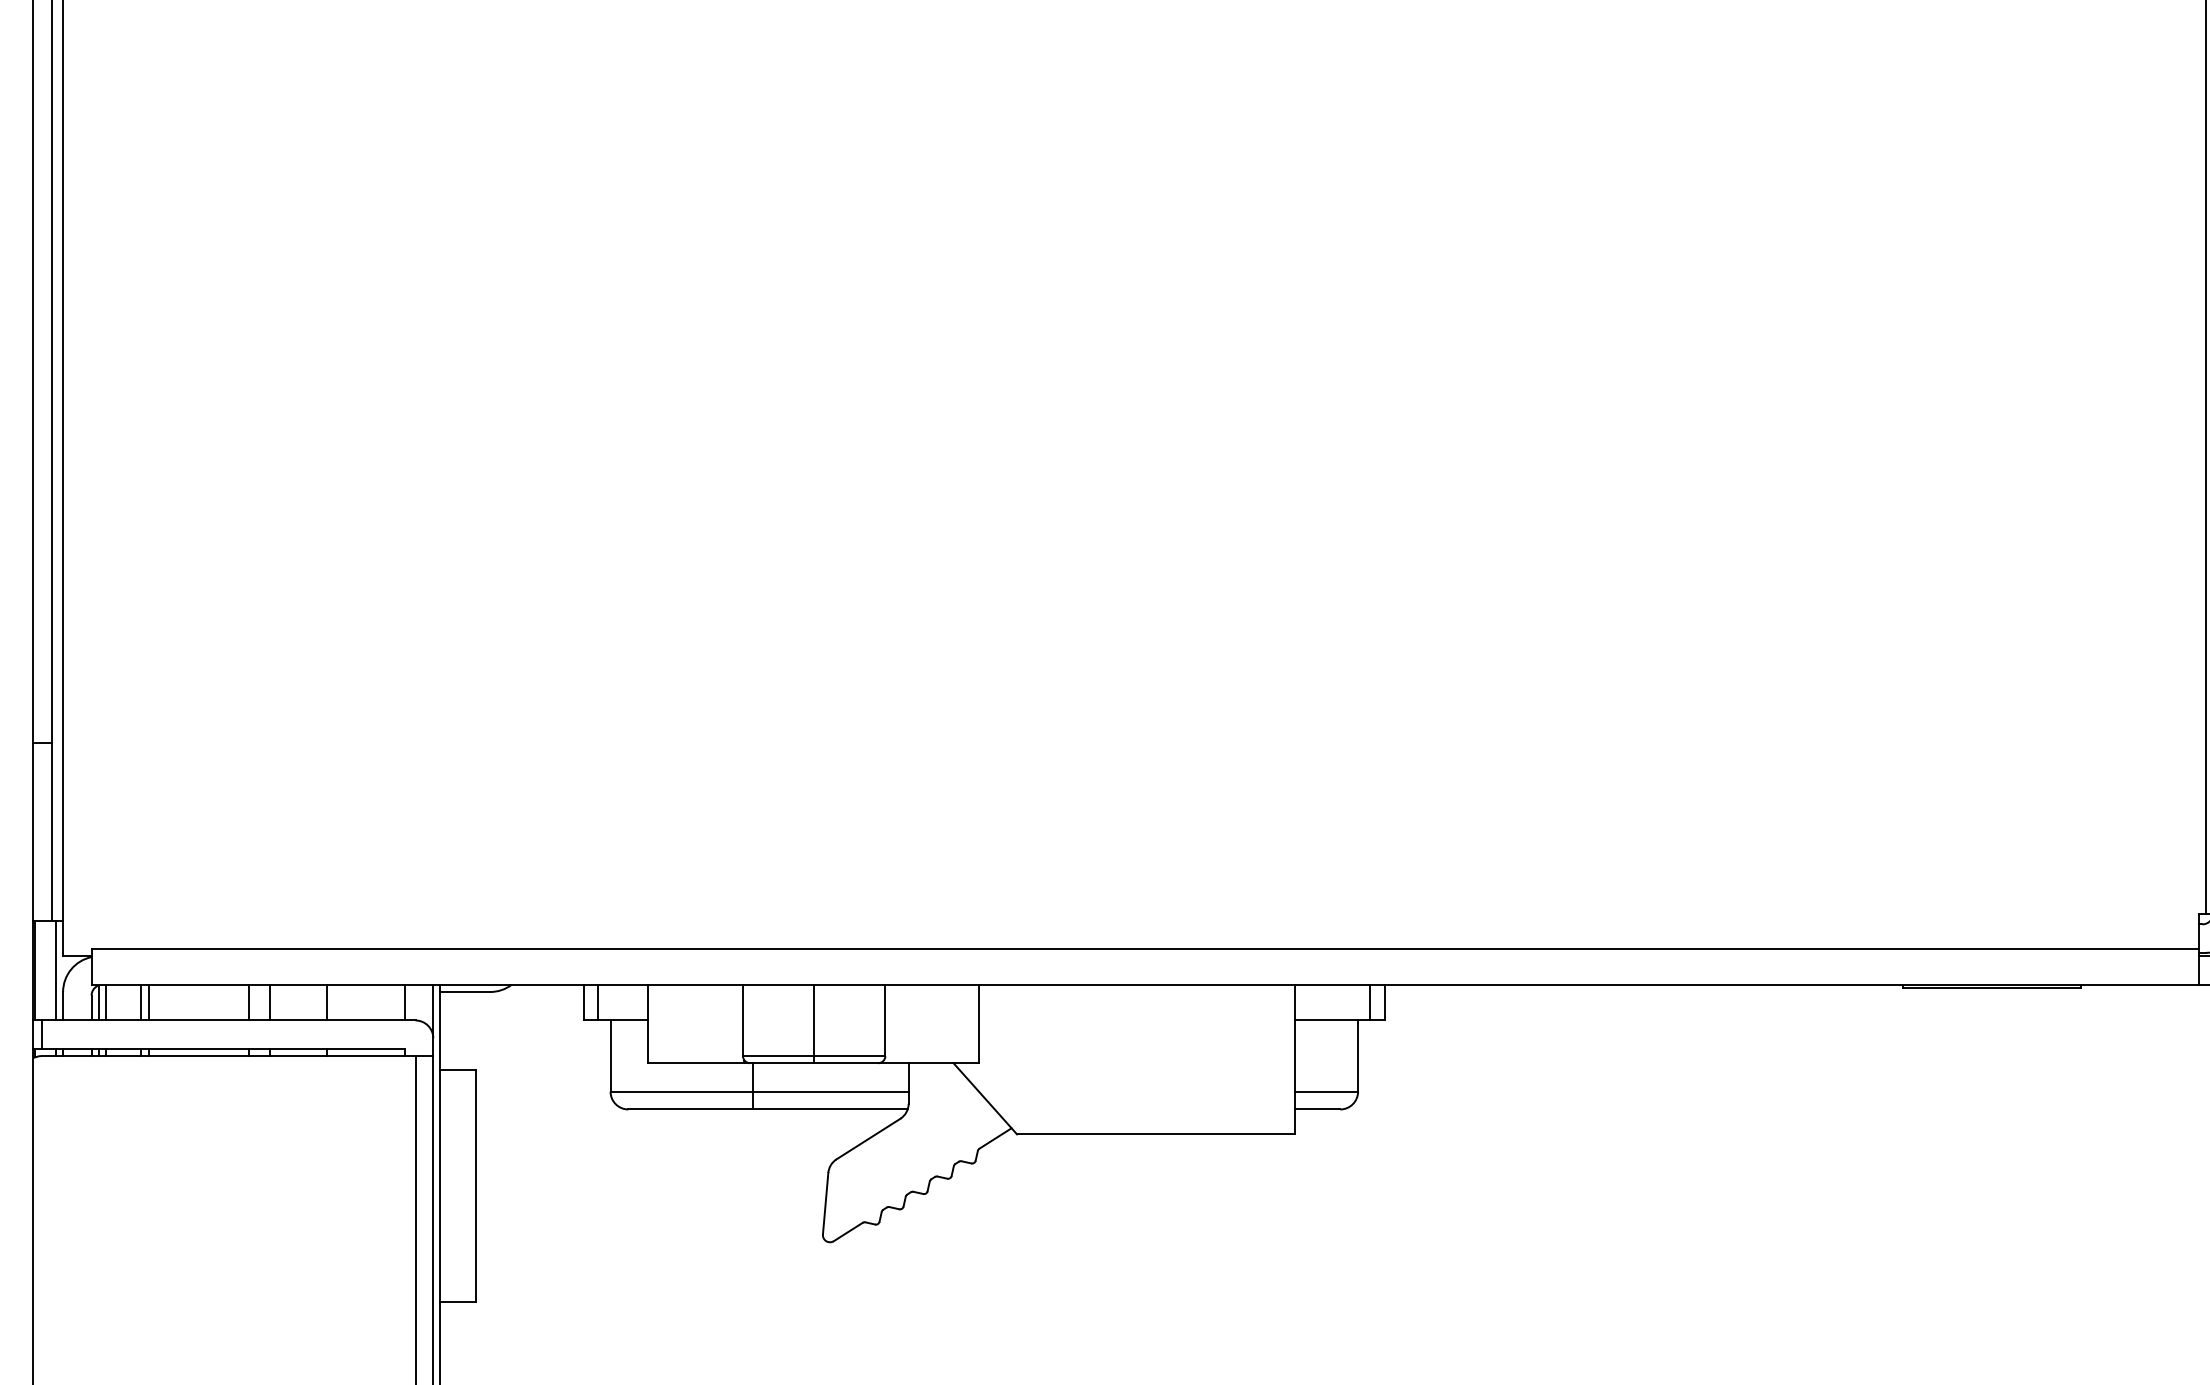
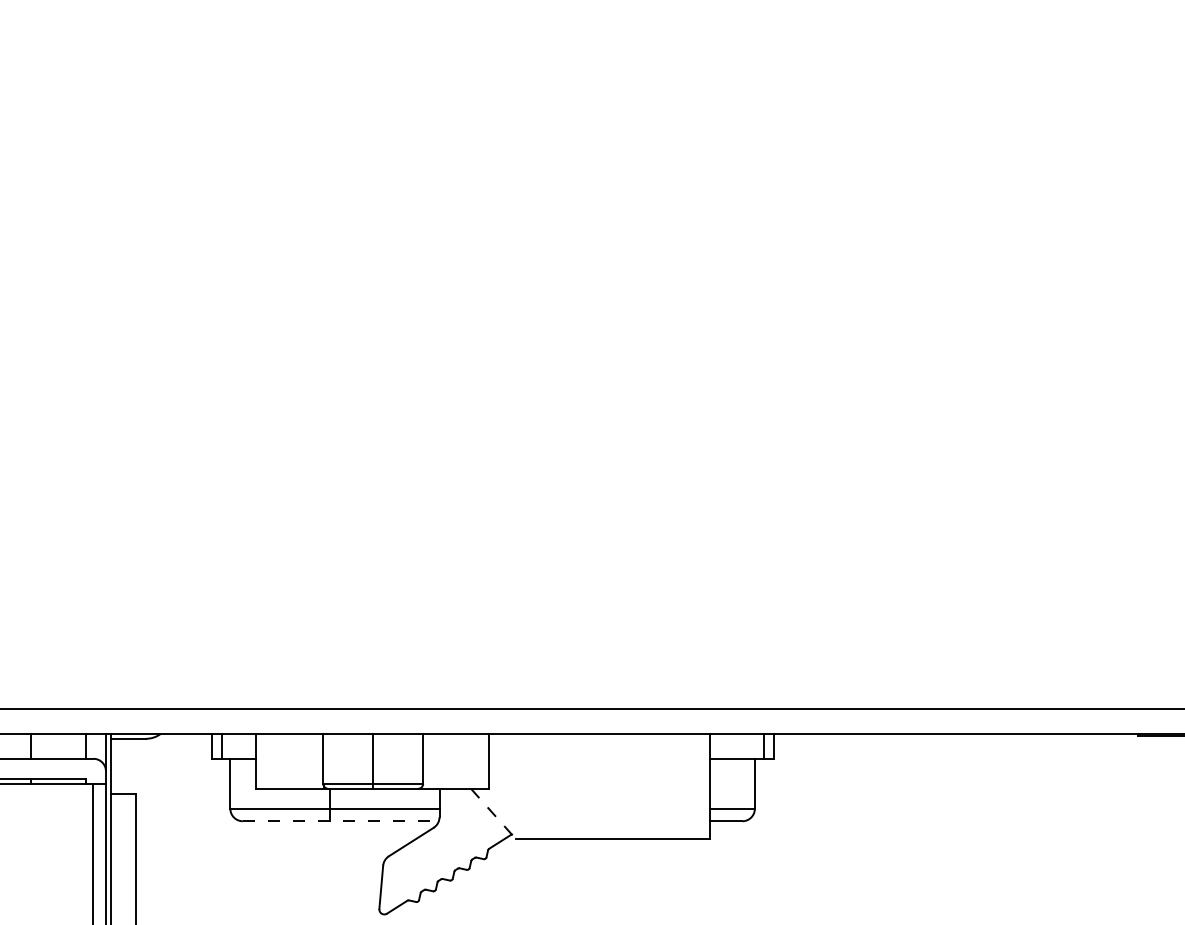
line: (985, 1098) -> (493, 813), solid -> dashed
line: (768, 1109) -> (341, 821), solid -> dashed

